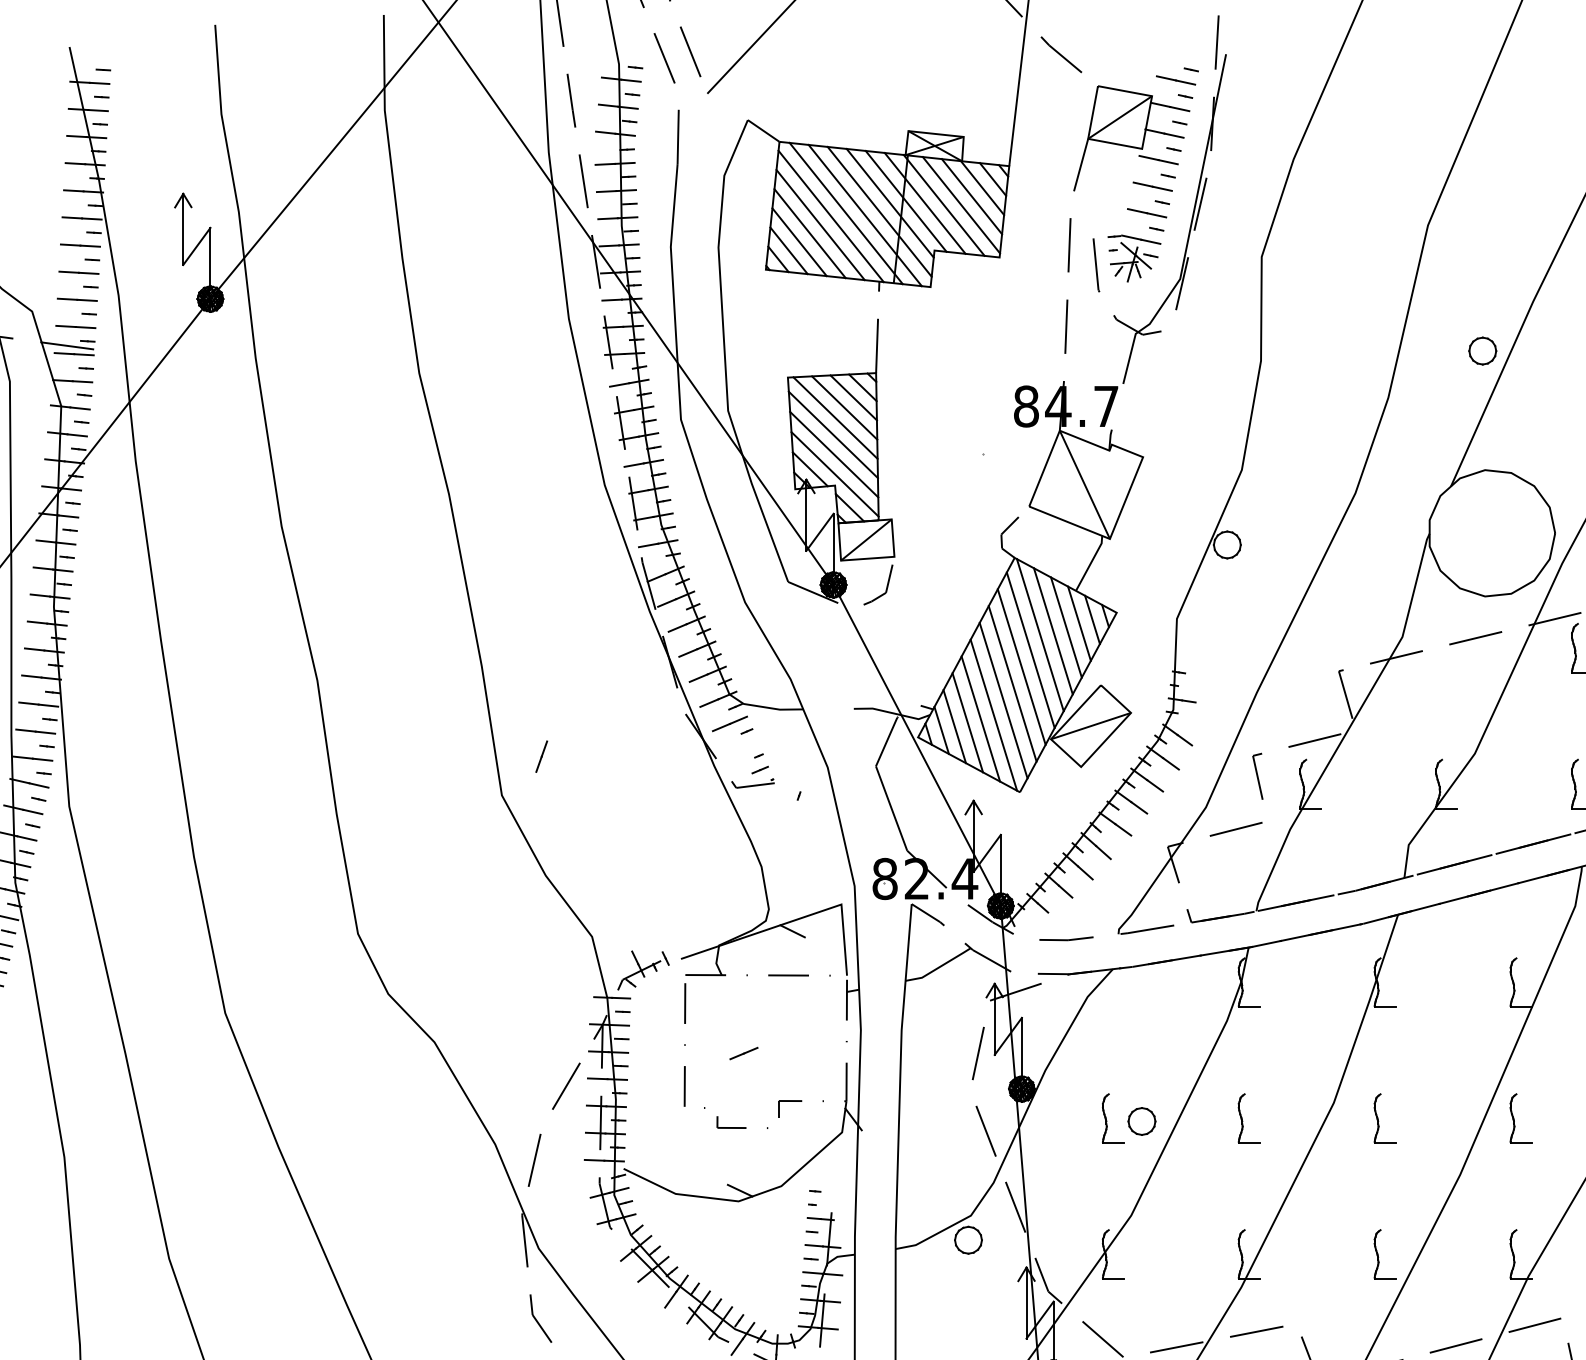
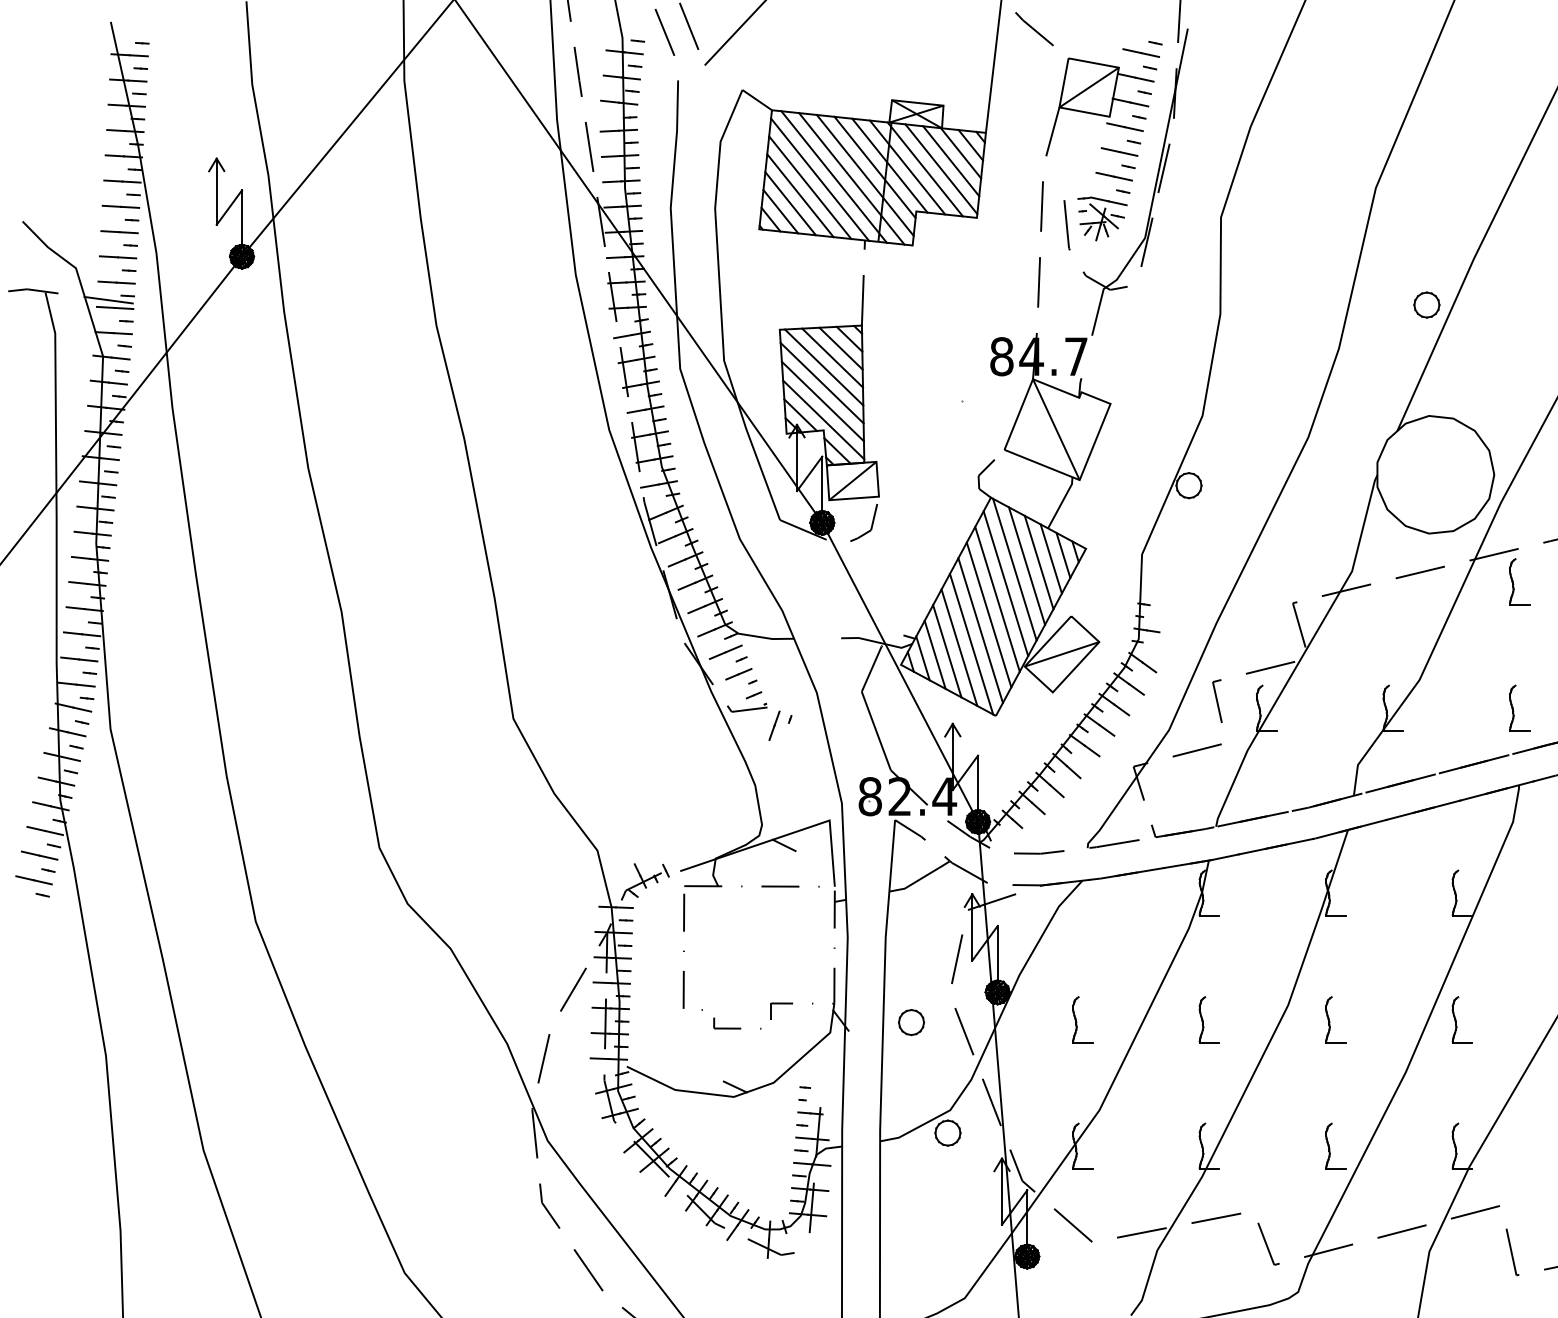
line: (541, 756) -> (774, 725), moved
line: (743, 1053) -> (738, 674), moved
part: (1141, 1121) -> (911, 1022), moved

